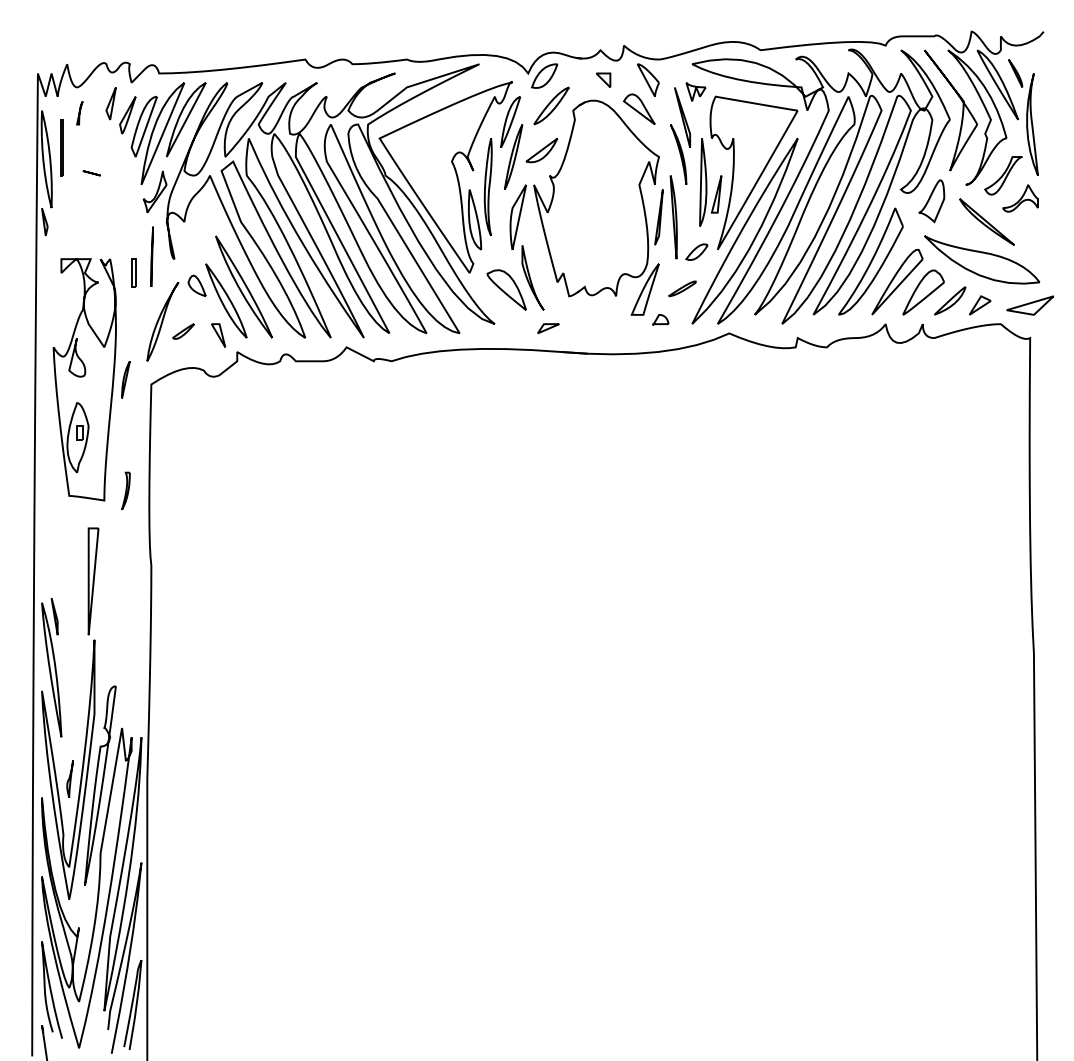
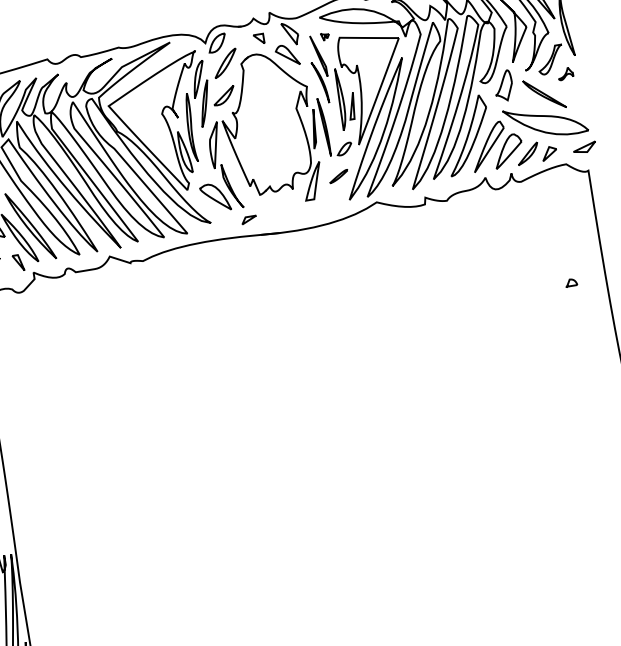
part: (695, 91) -> (324, 36), size x0.6
part: (1020, 198) -> (565, 73), size x0.6
part: (1029, 305) -> (584, 147), size x0.7
part: (660, 319) -> (571, 282), moved

